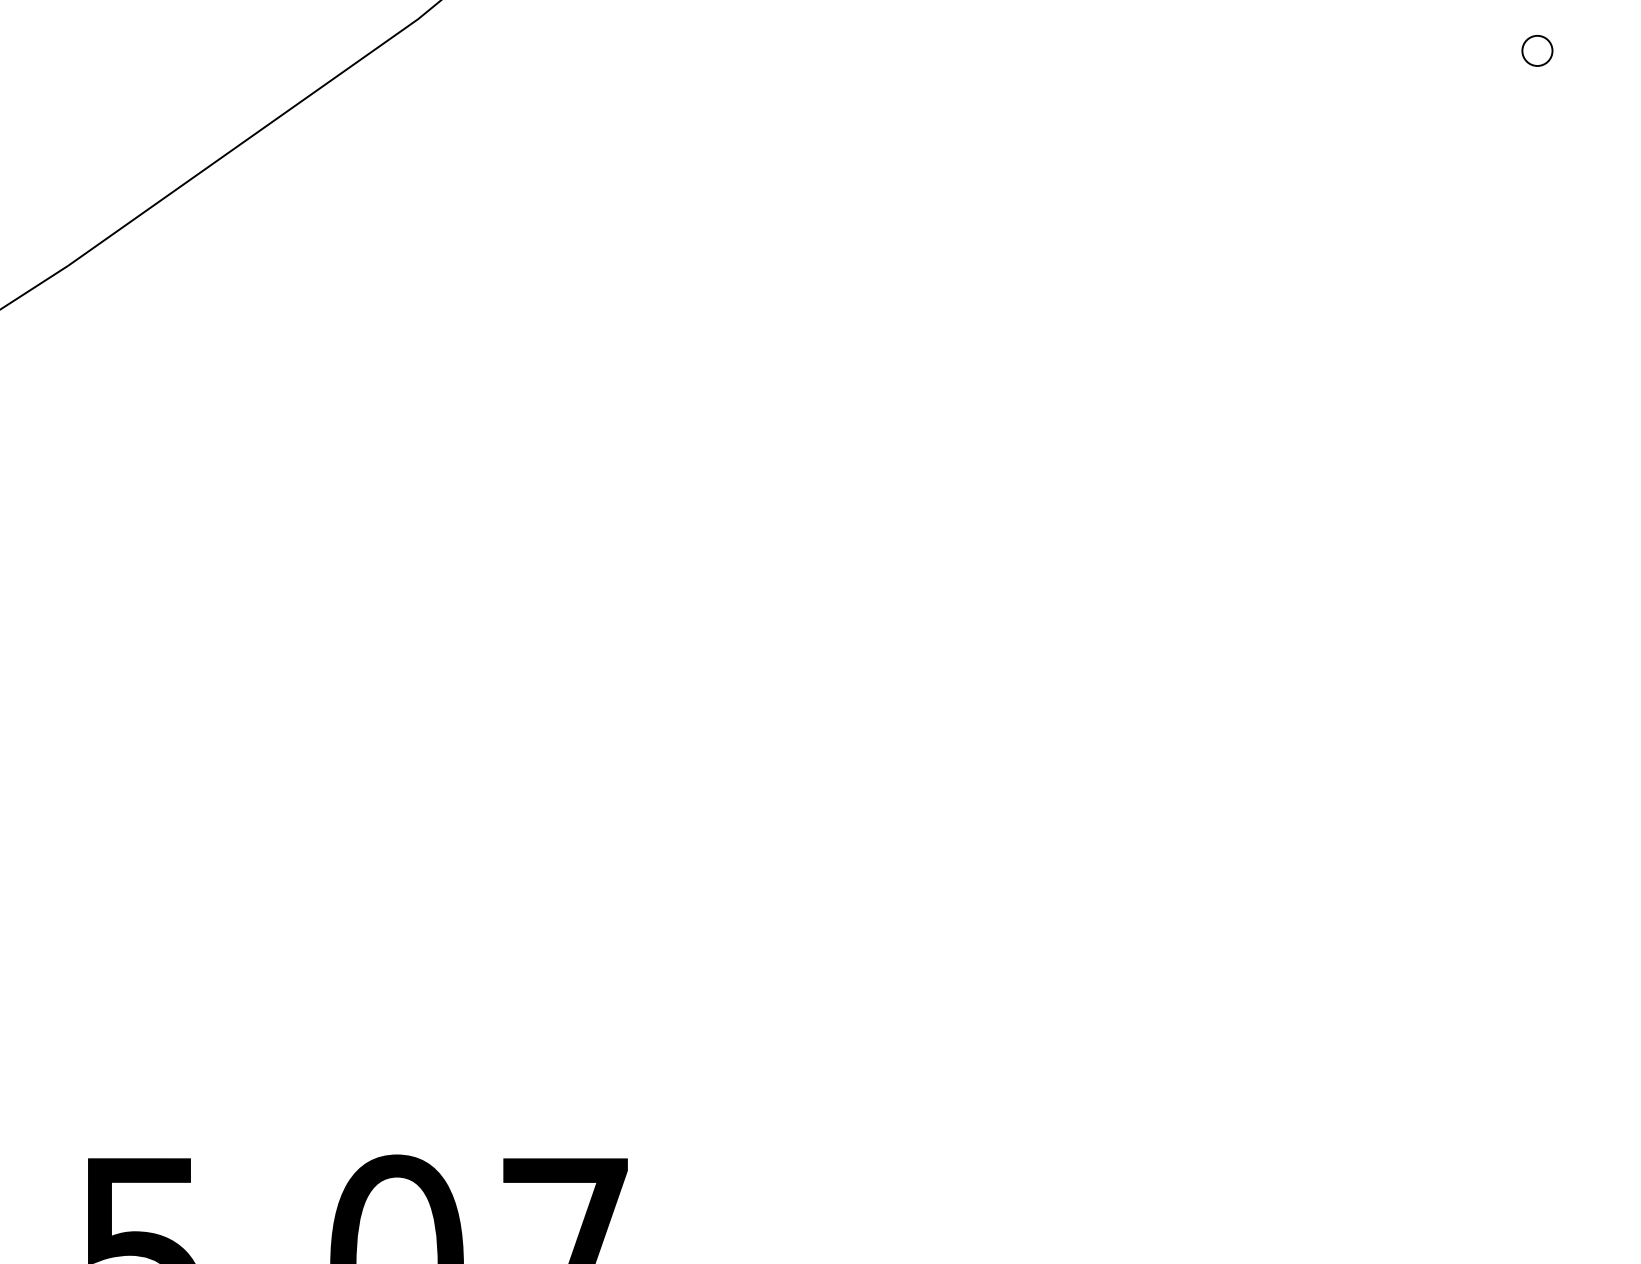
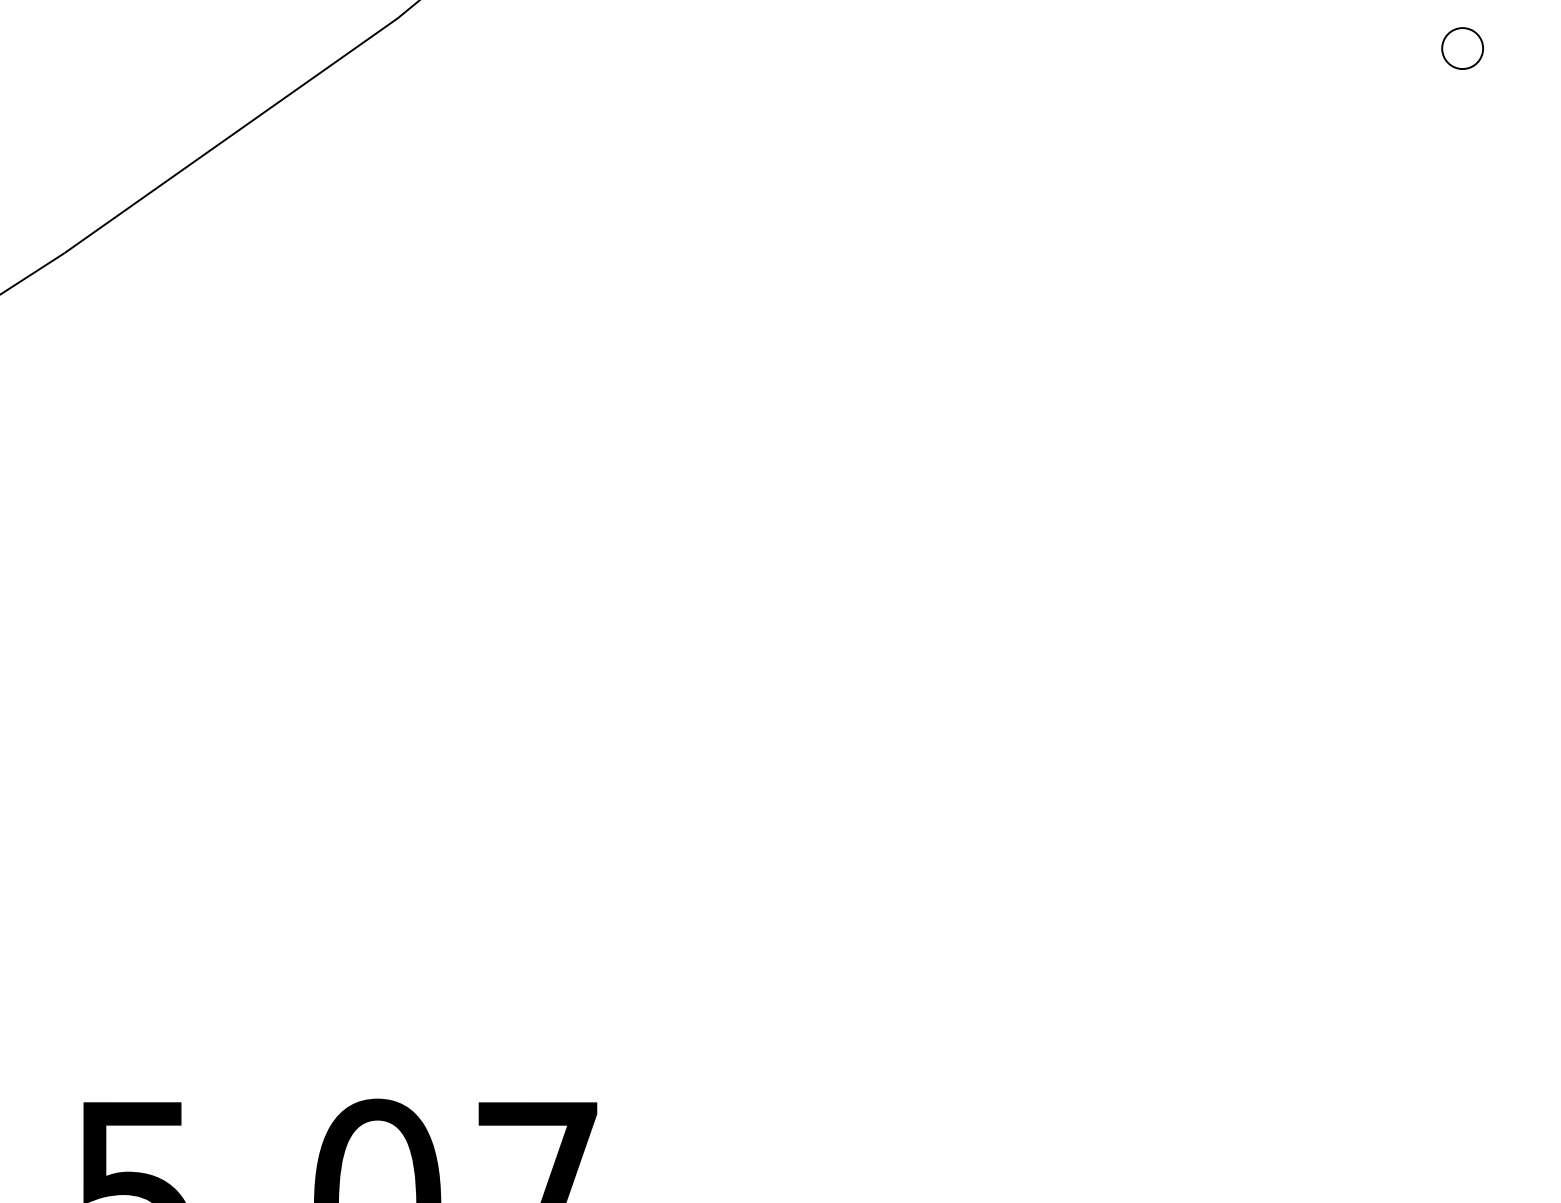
part: (1537, 50) -> (1462, 48), size x1.43

